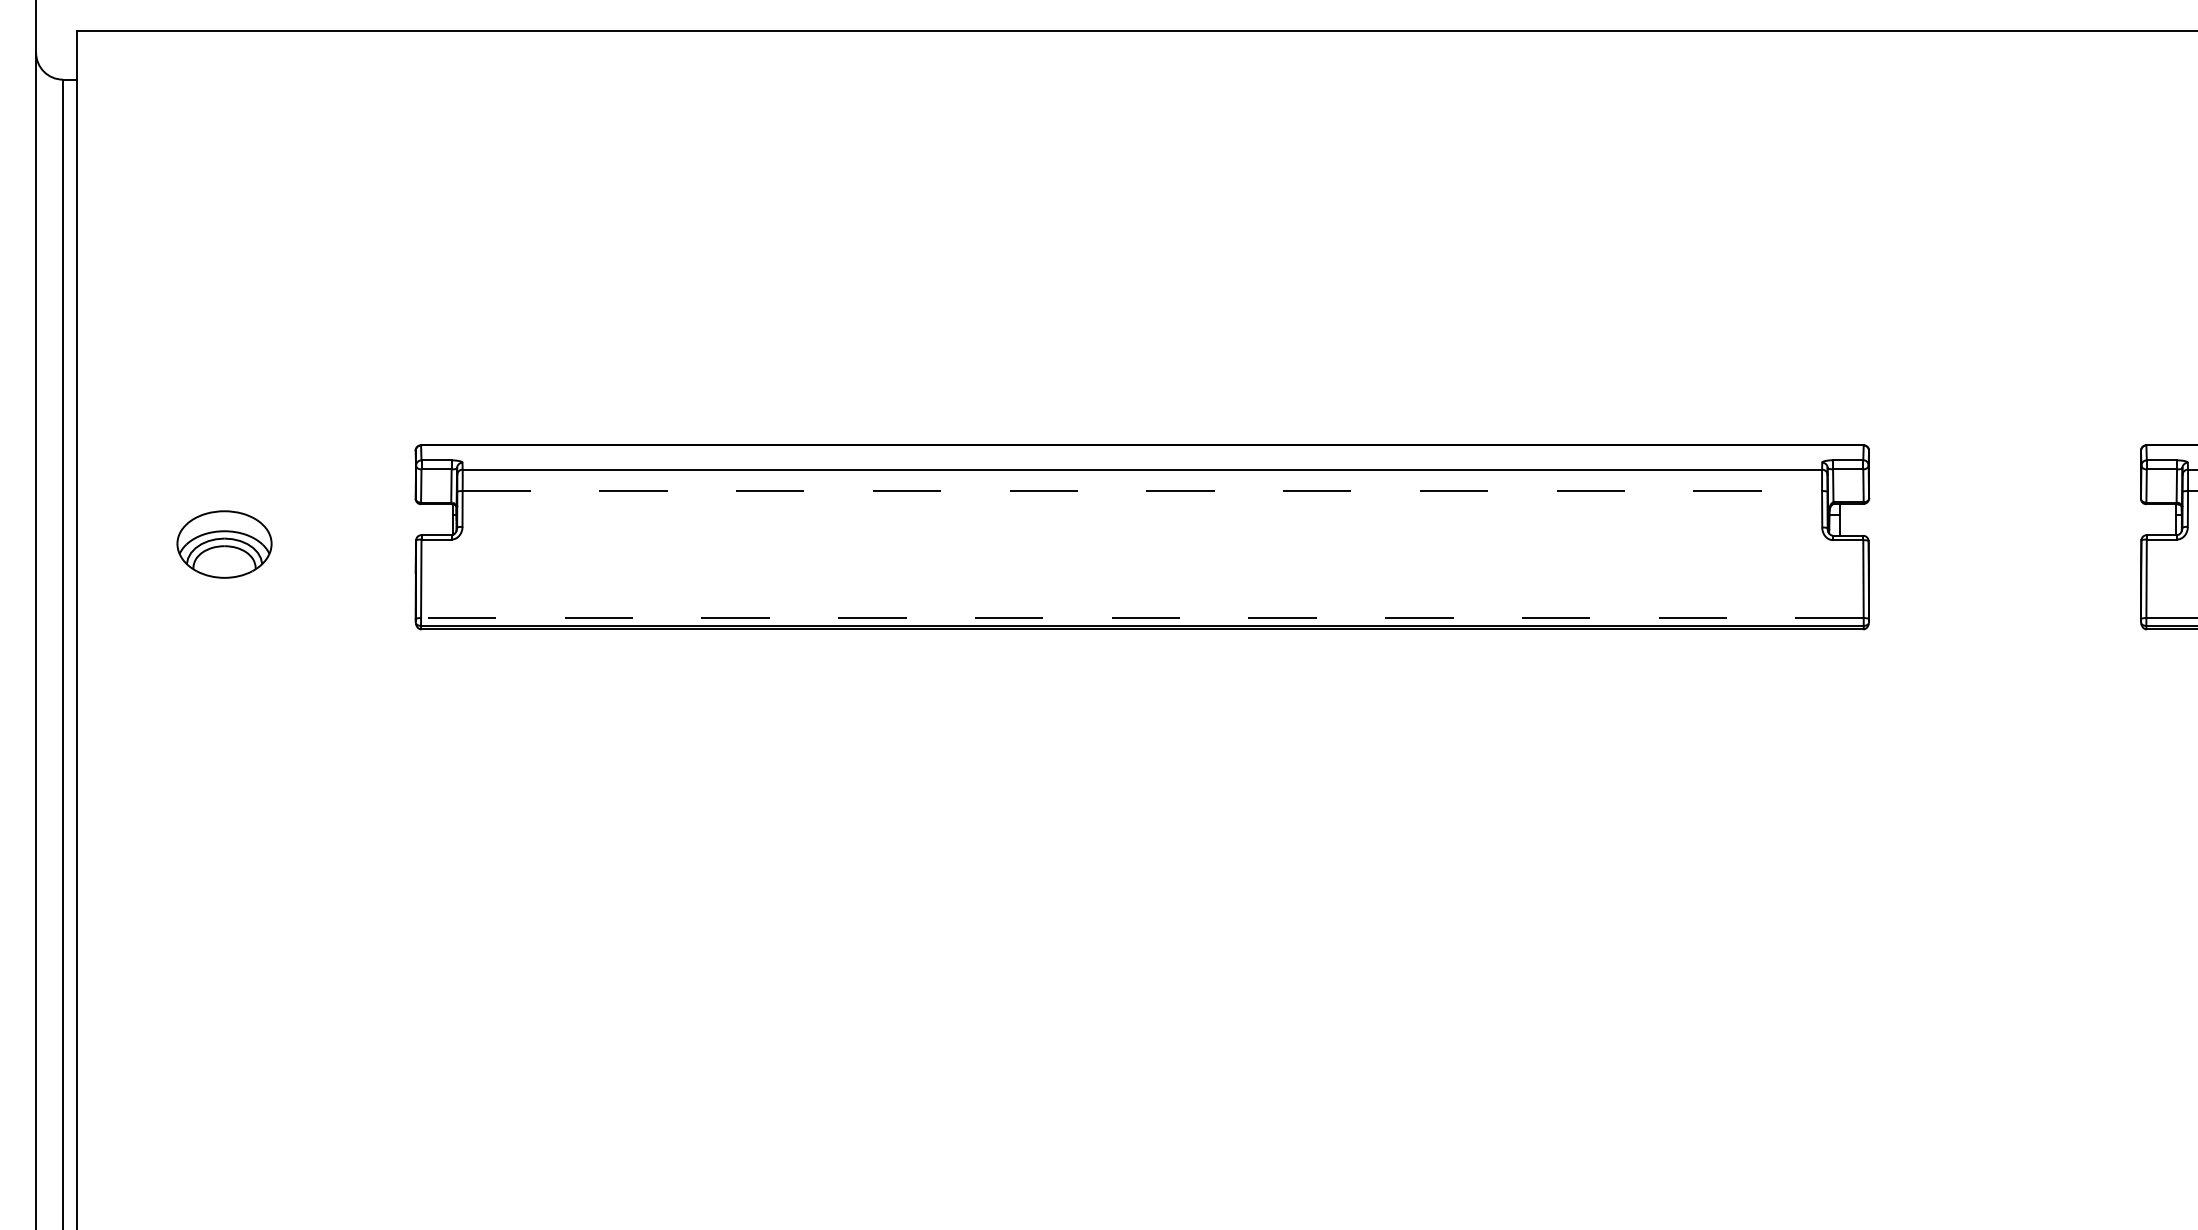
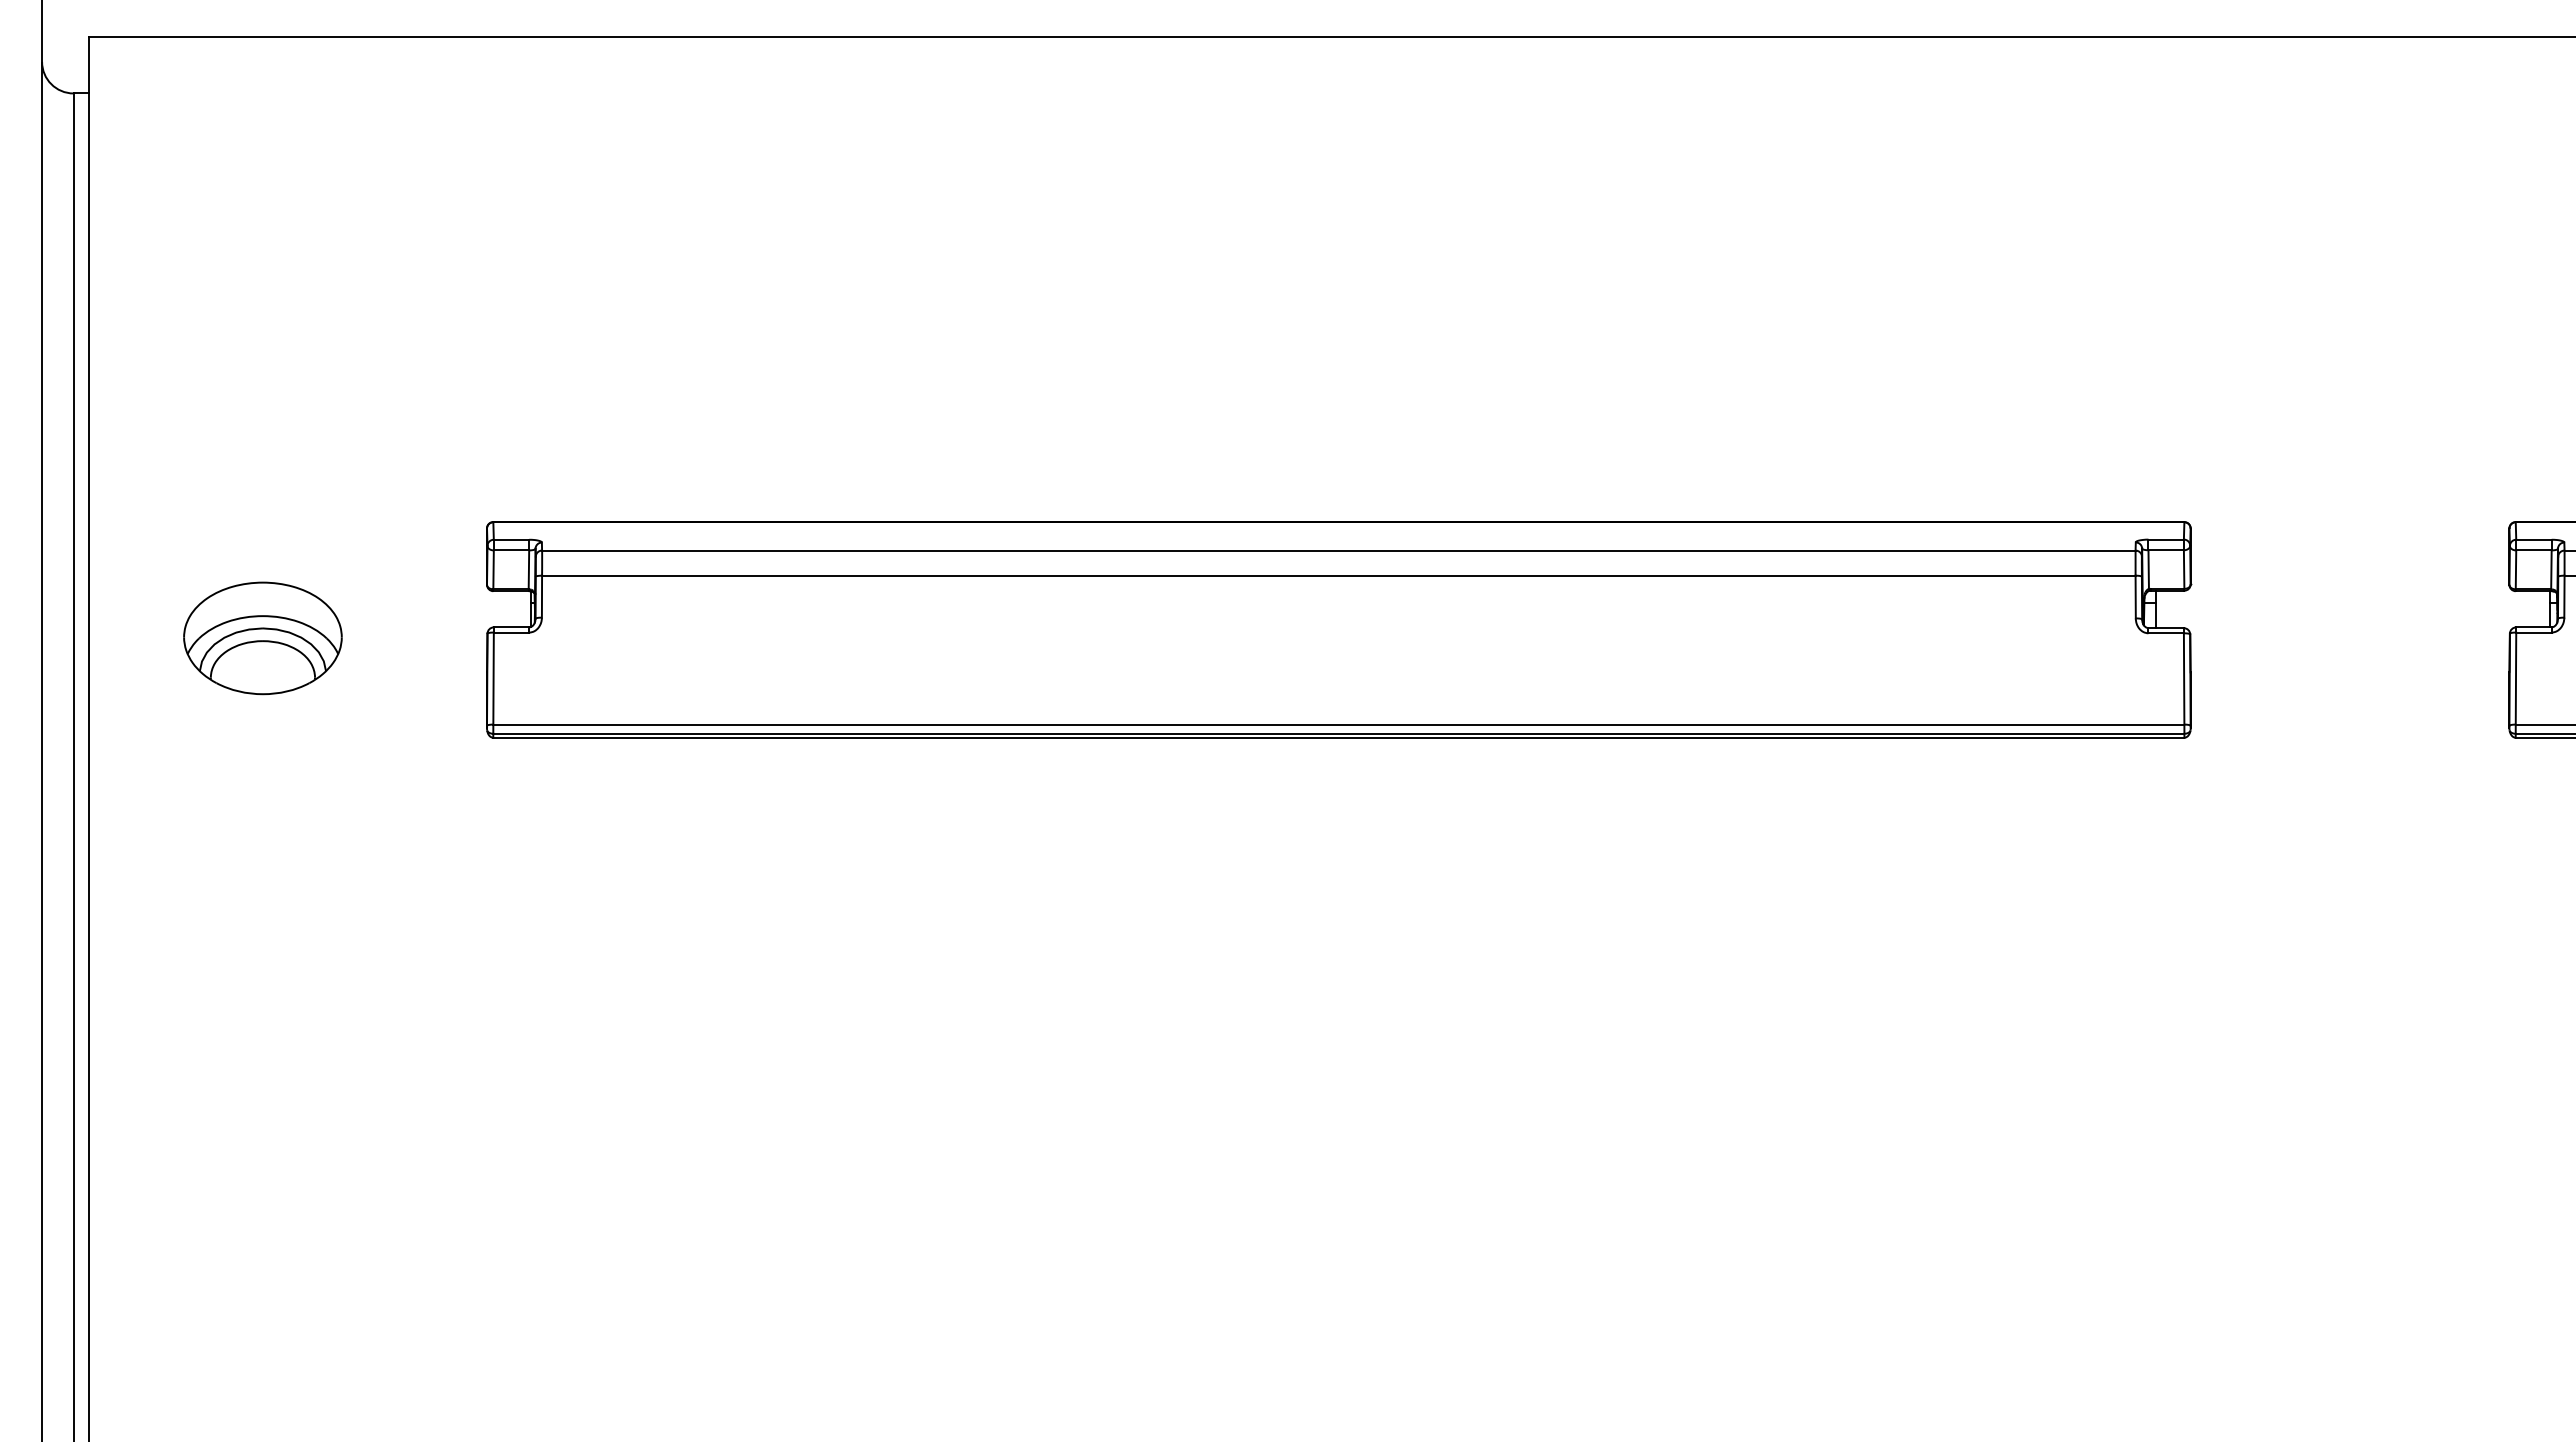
line: (1142, 490) -> (1338, 575), dashed -> solid
part: (224, 544) -> (262, 638), size x1.43
line: (1142, 617) -> (1338, 724), dashed -> solid

